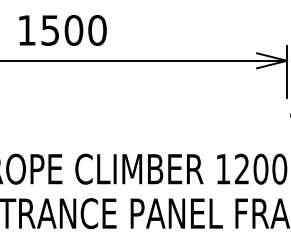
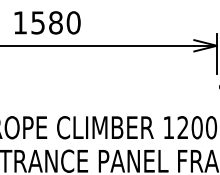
text: (73, 29) -> (55, 22), 1500 -> 1580

